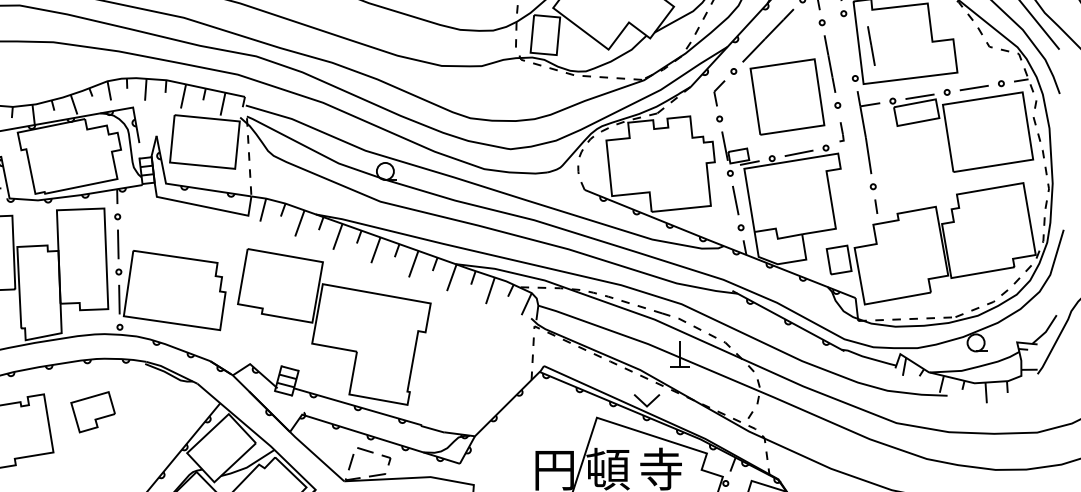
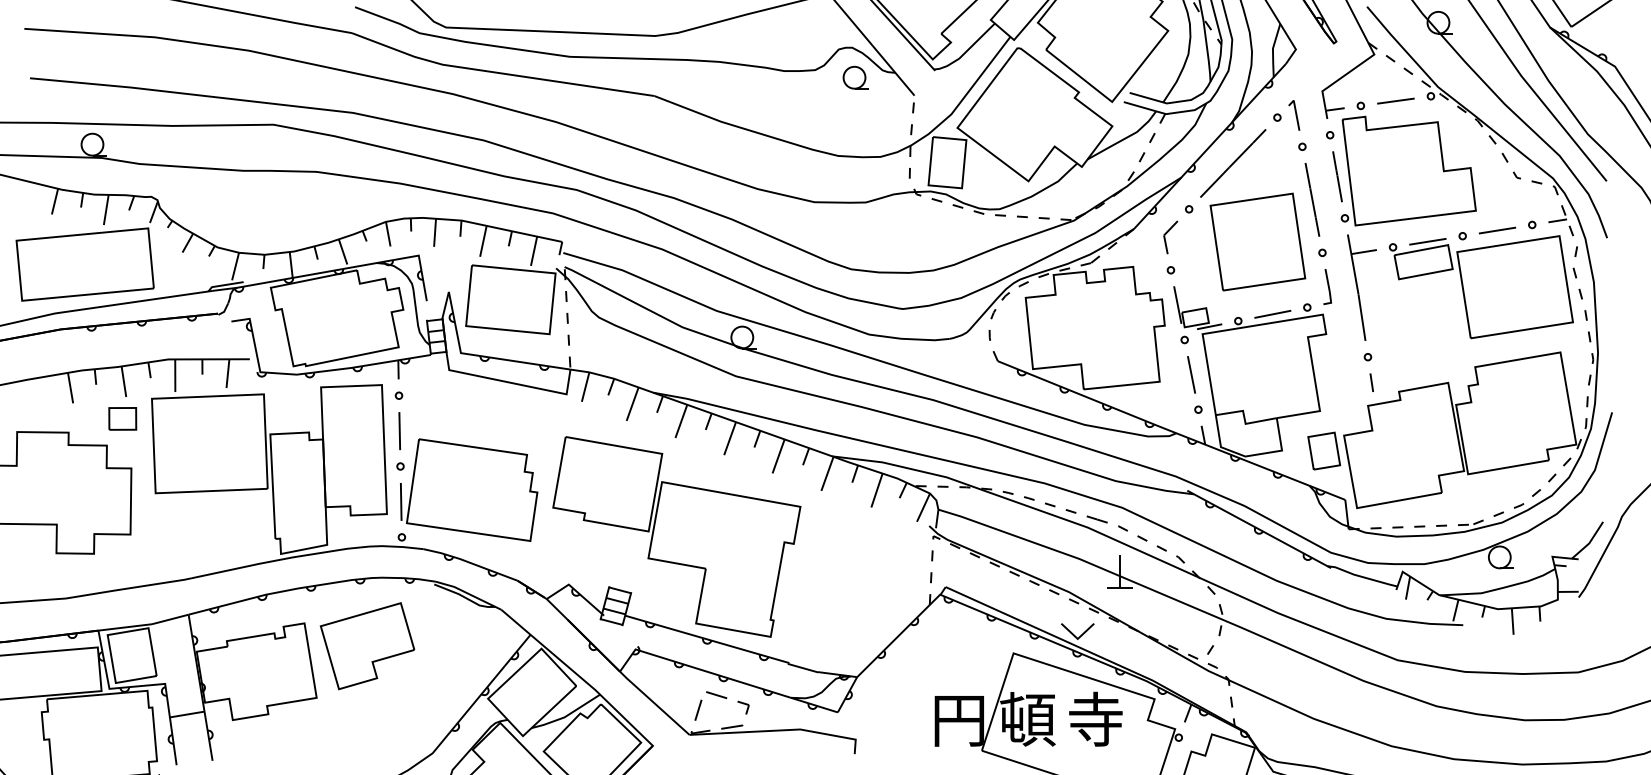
line: (871, 45) -> (1337, 176), moved
part: (841, 131) -> (1327, 286), size x1.43
part: (93, 412) -> (367, 646), size x1.67

